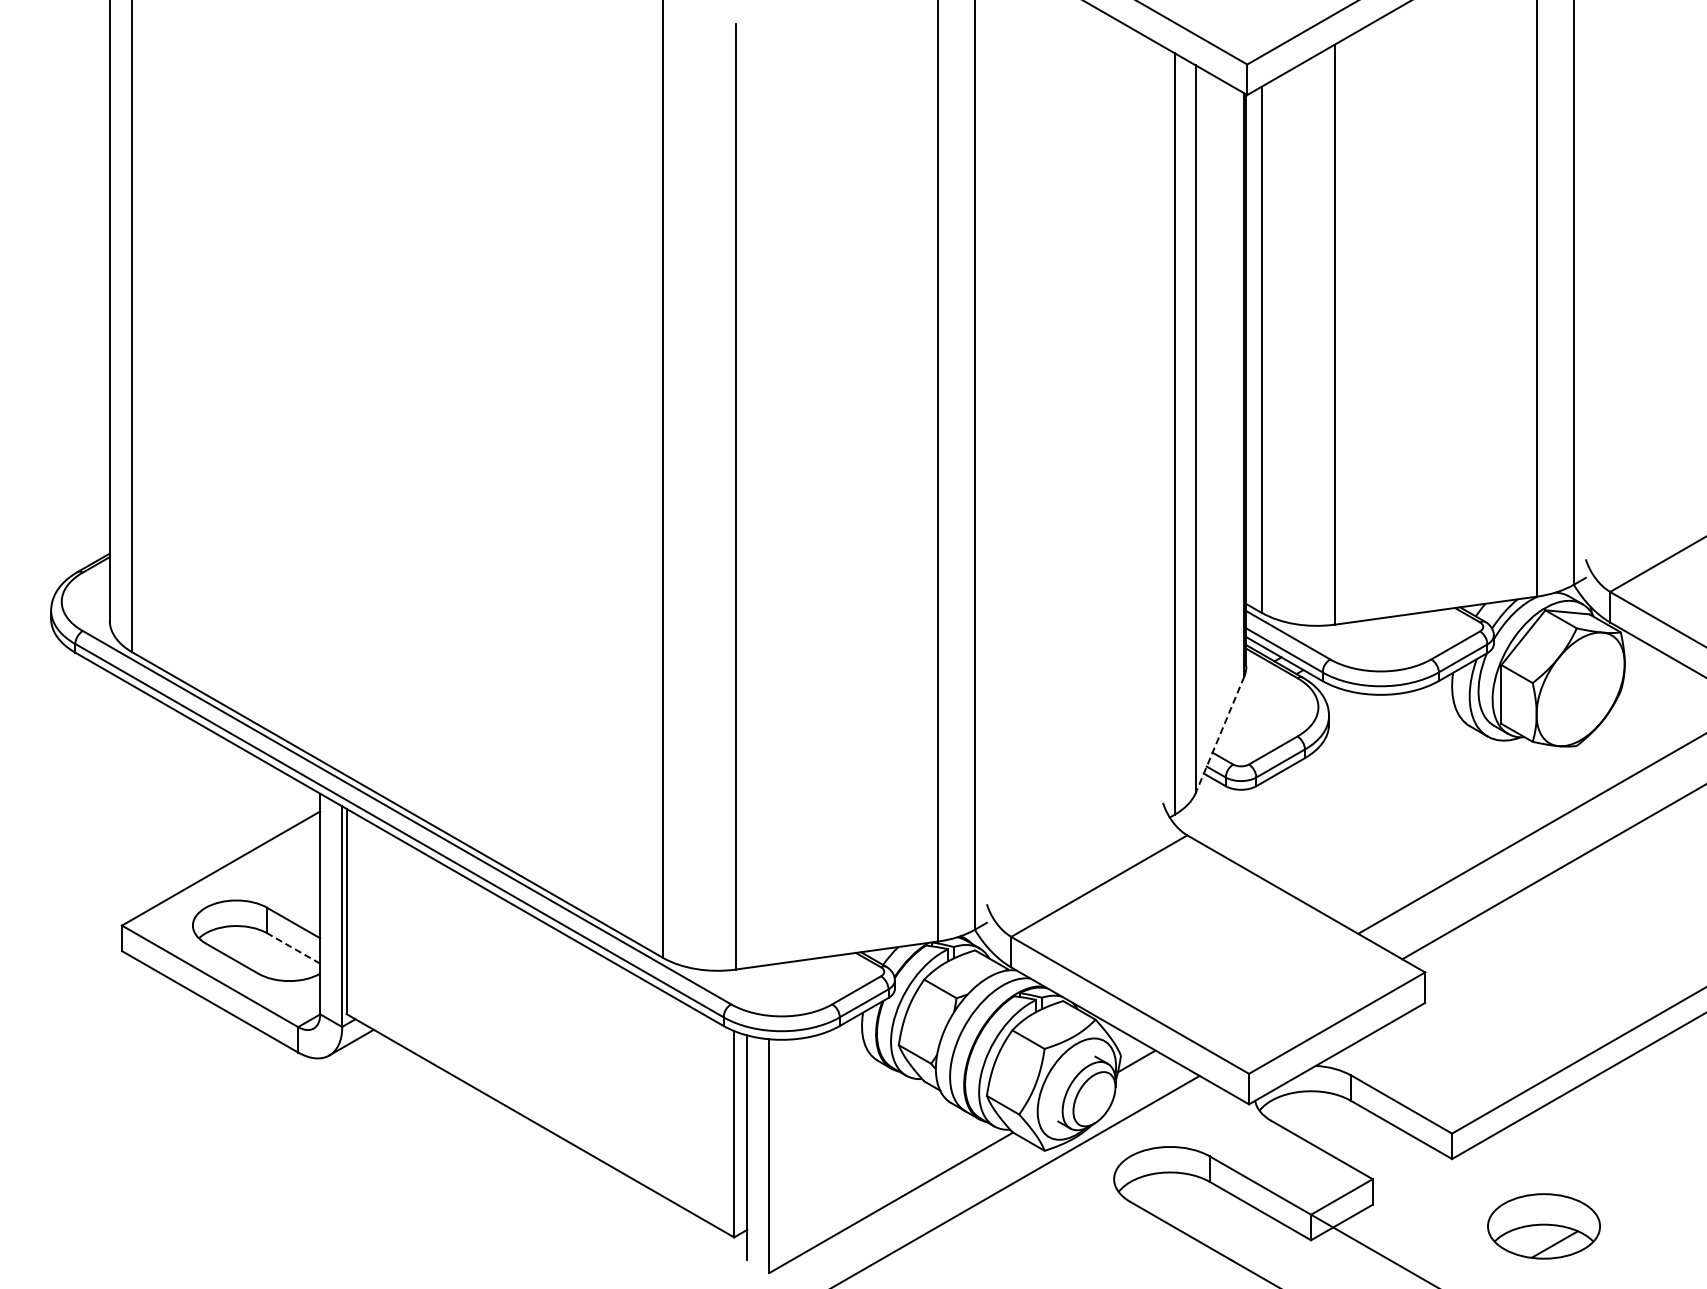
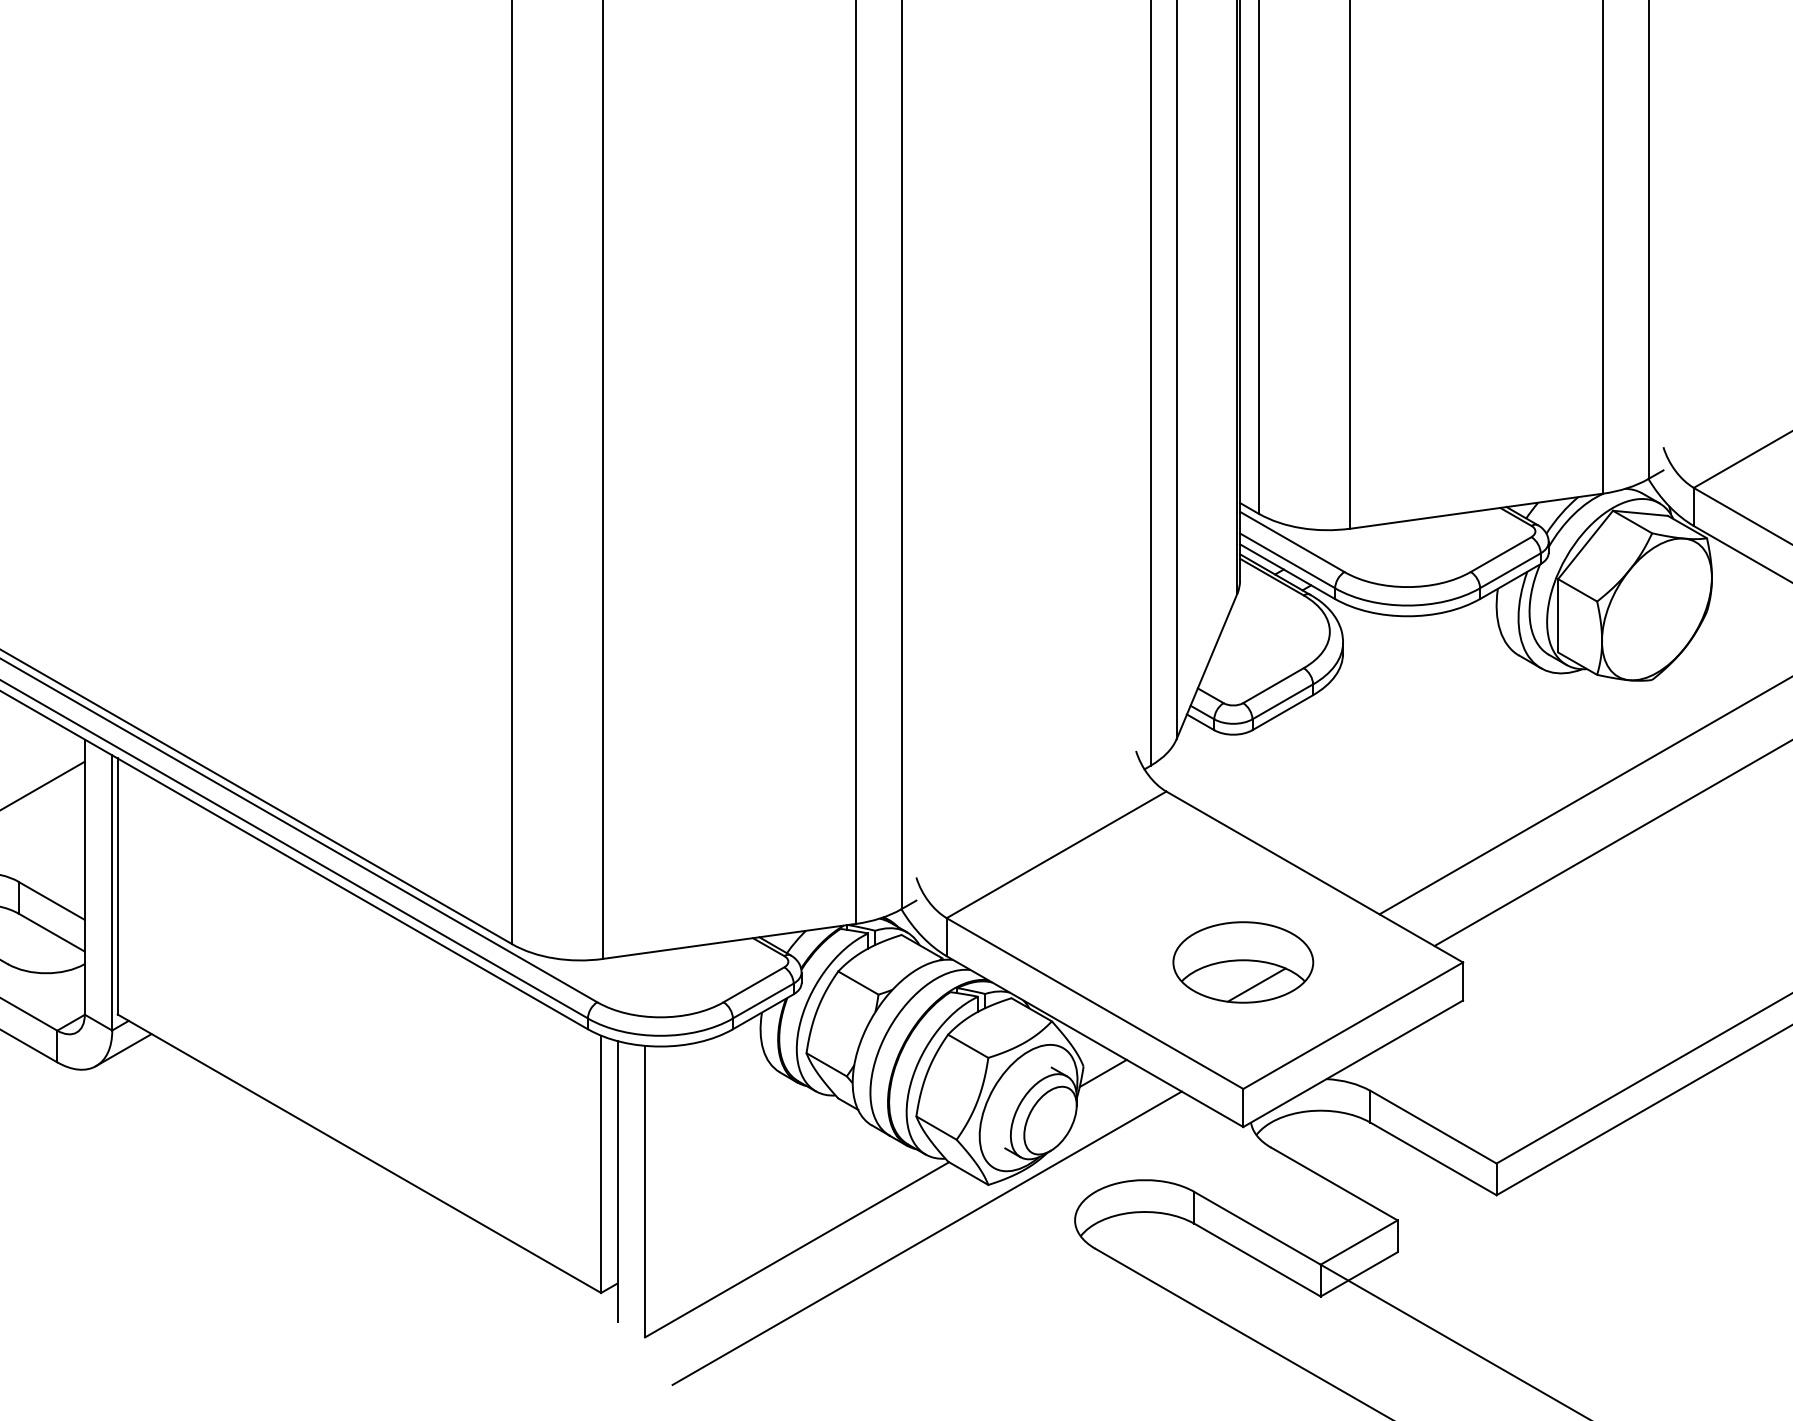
line: (1219, 735) -> (1206, 666), dashed -> solid
line: (293, 948) -> (51, 932), dashed -> solid
part: (1543, 1226) -> (1242, 962), moved

